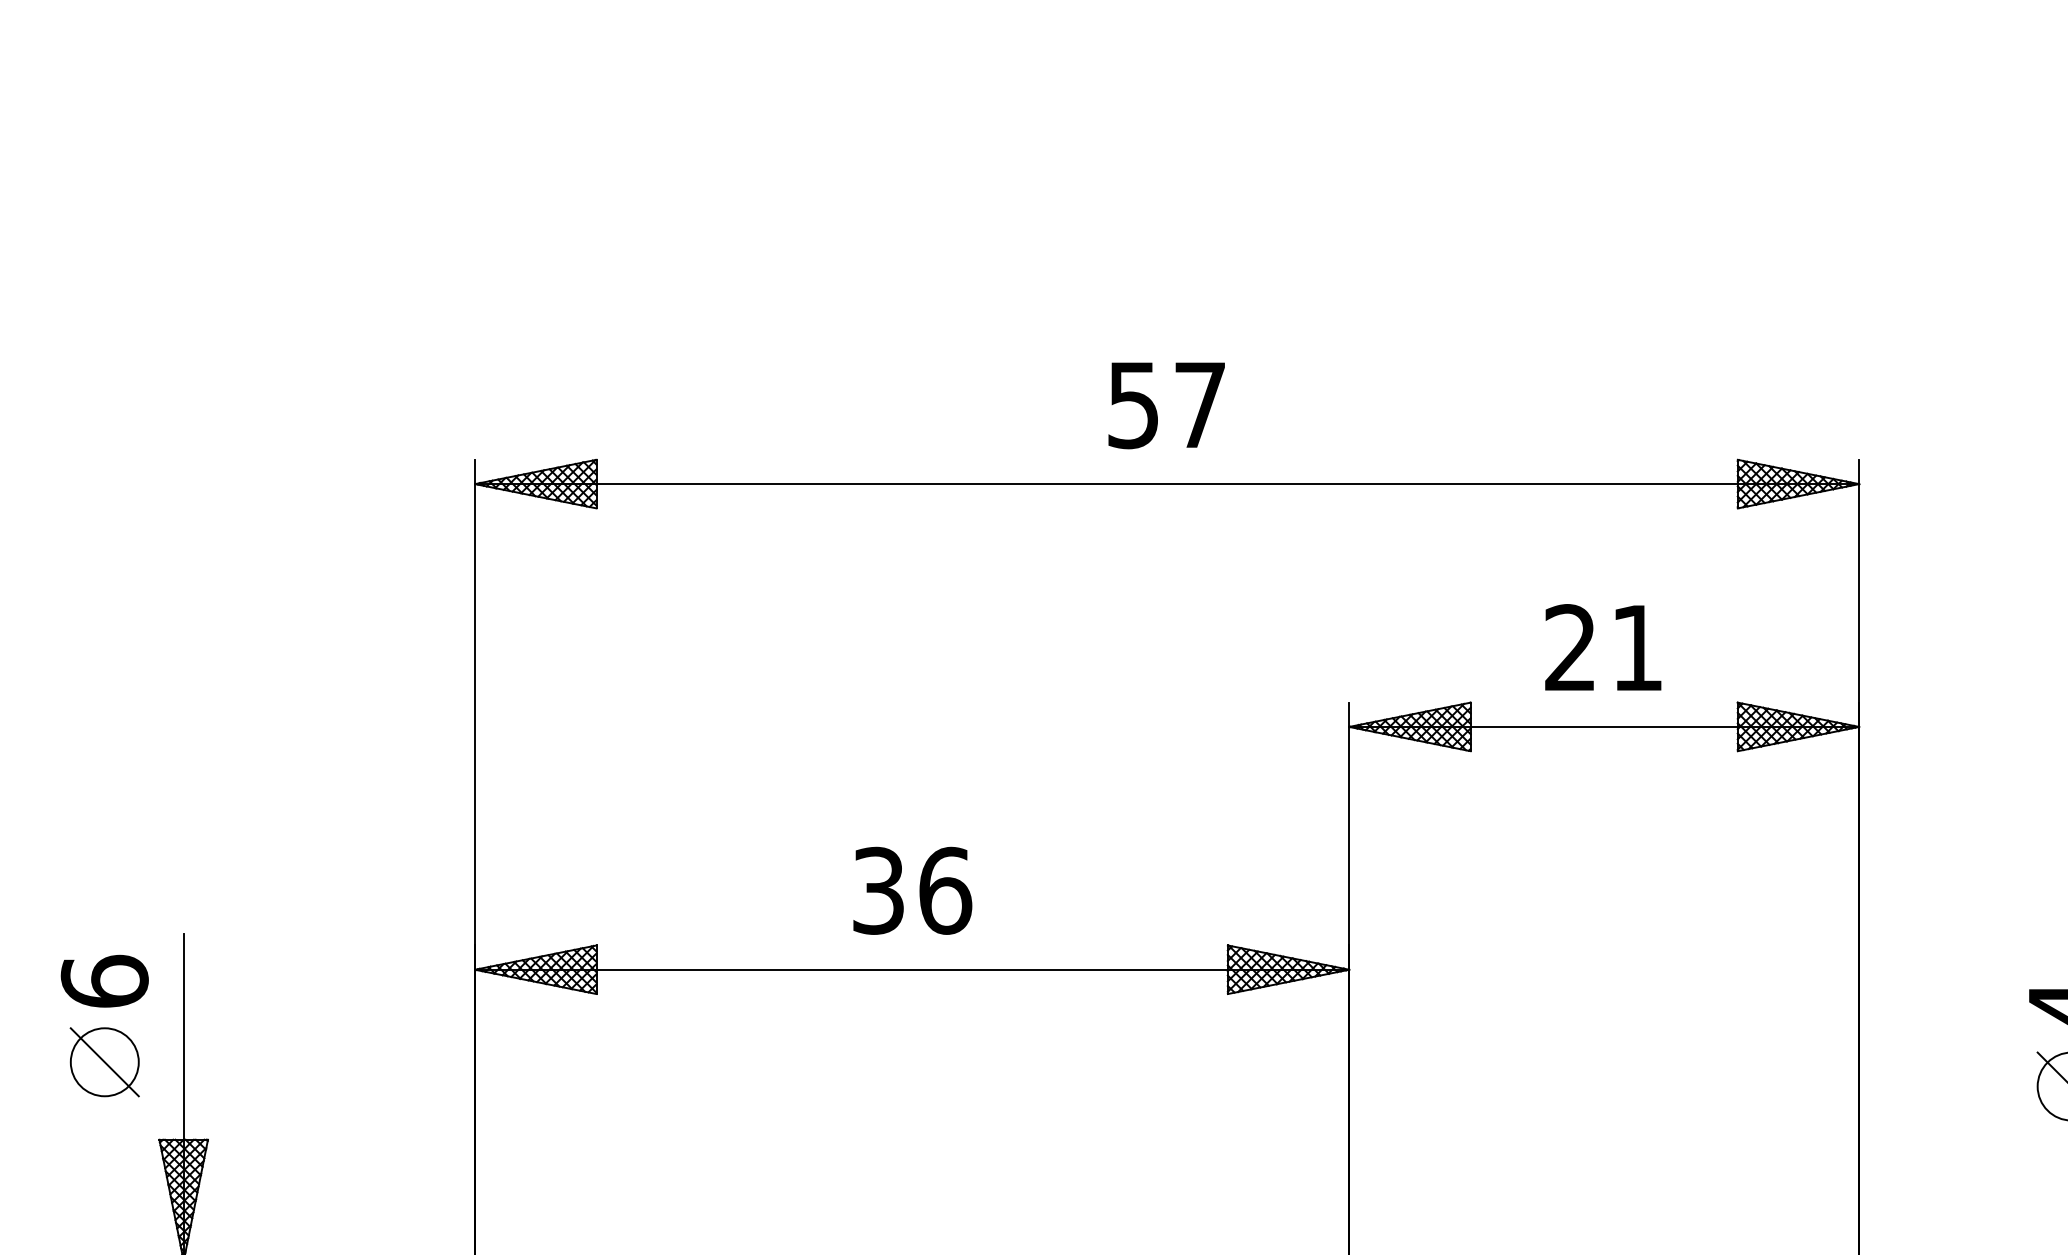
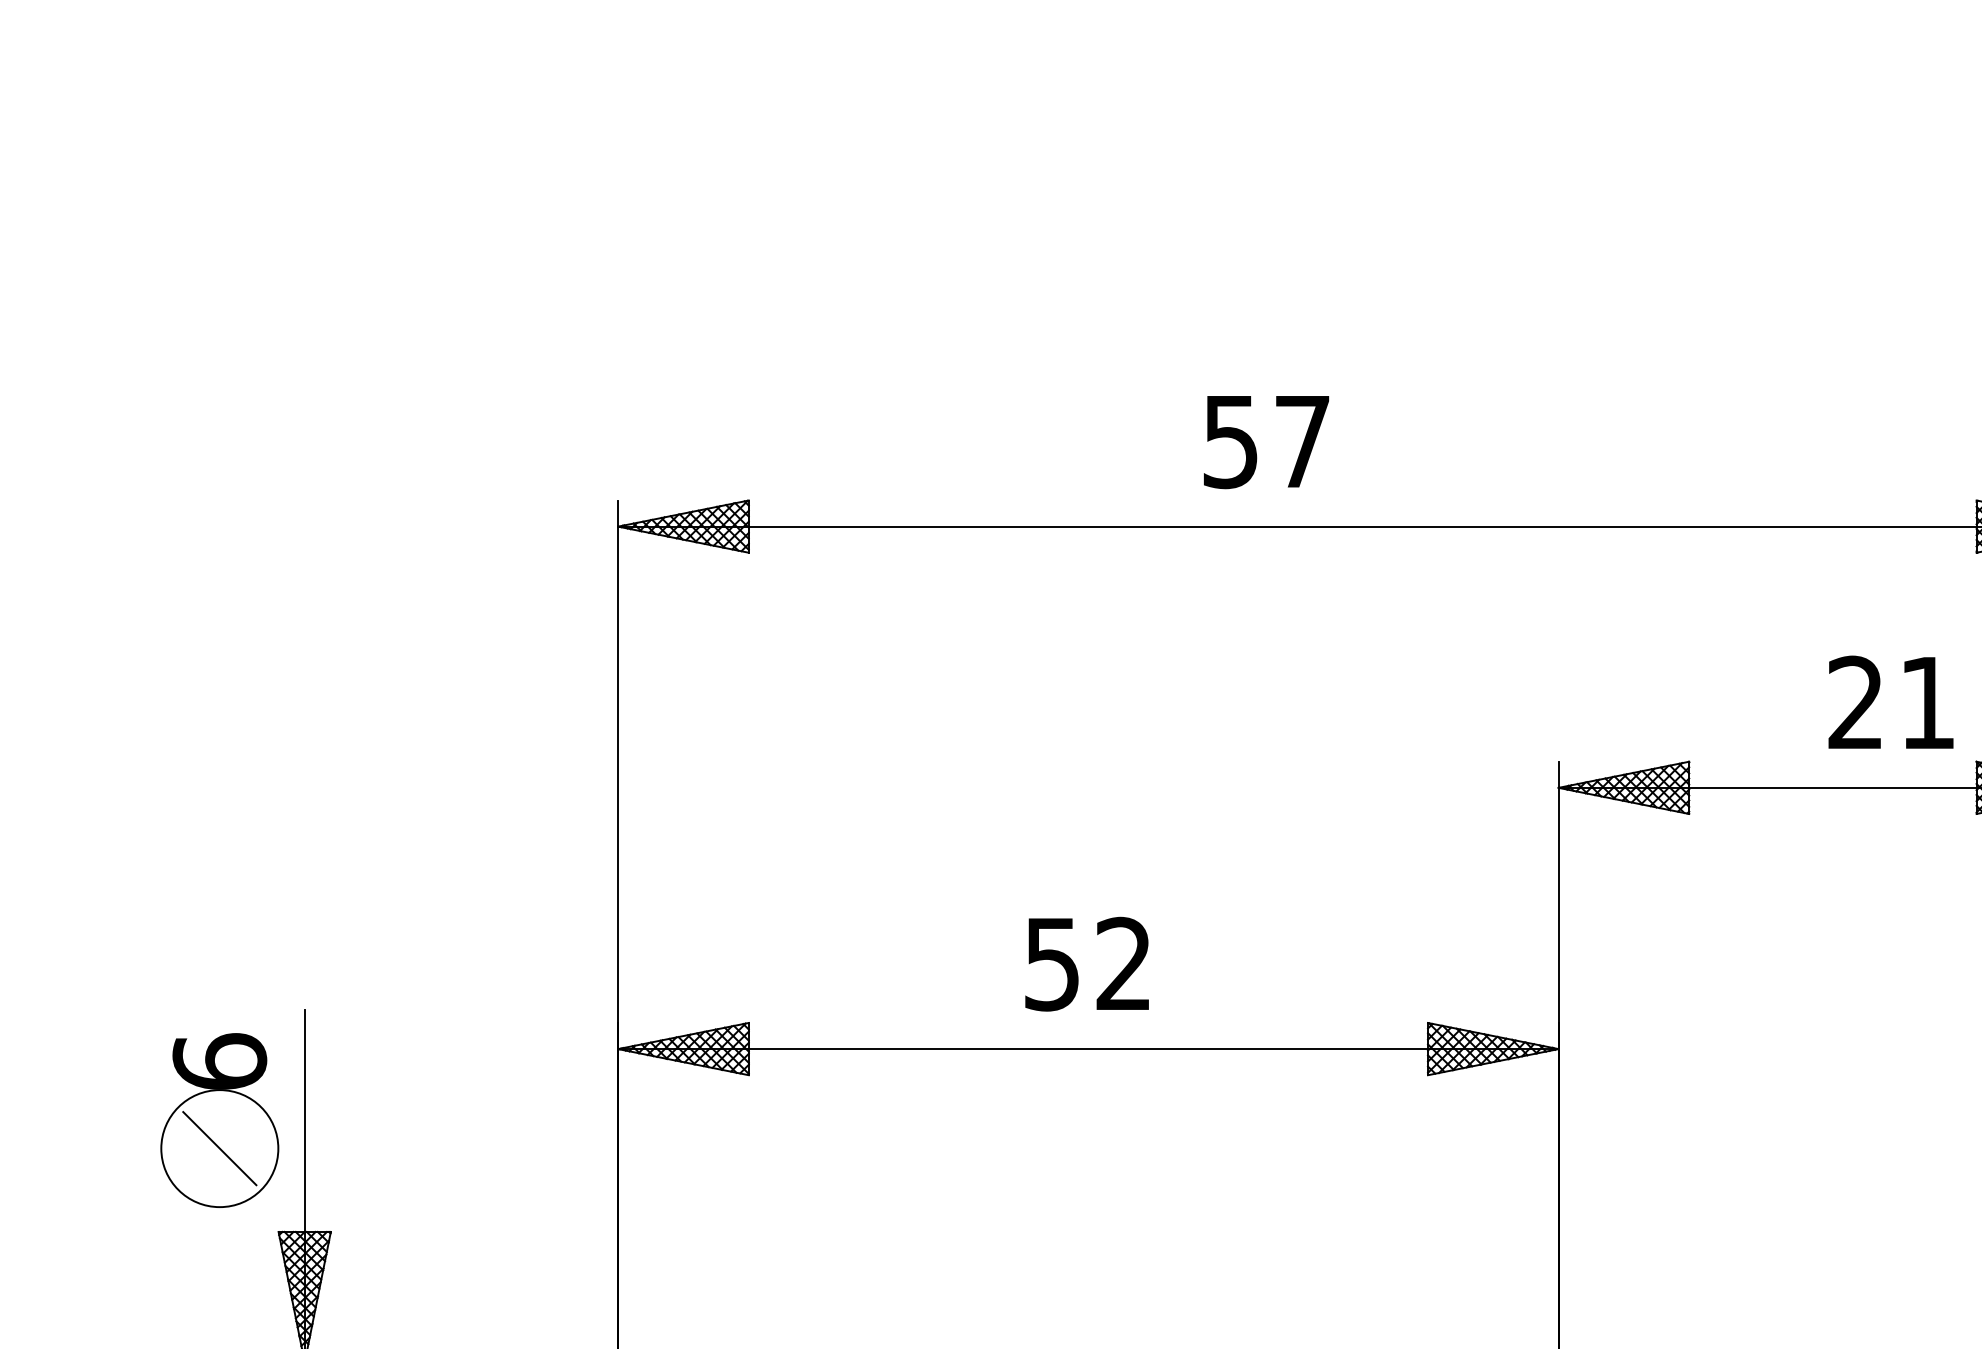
text: (1166, 405) -> (1266, 442), moved
text: (1603, 647) -> (1891, 702), moved
text: (912, 890) -> (1088, 963), 36 -> 52
circle: (104, 1062) -> (219, 1148), size x1.6

